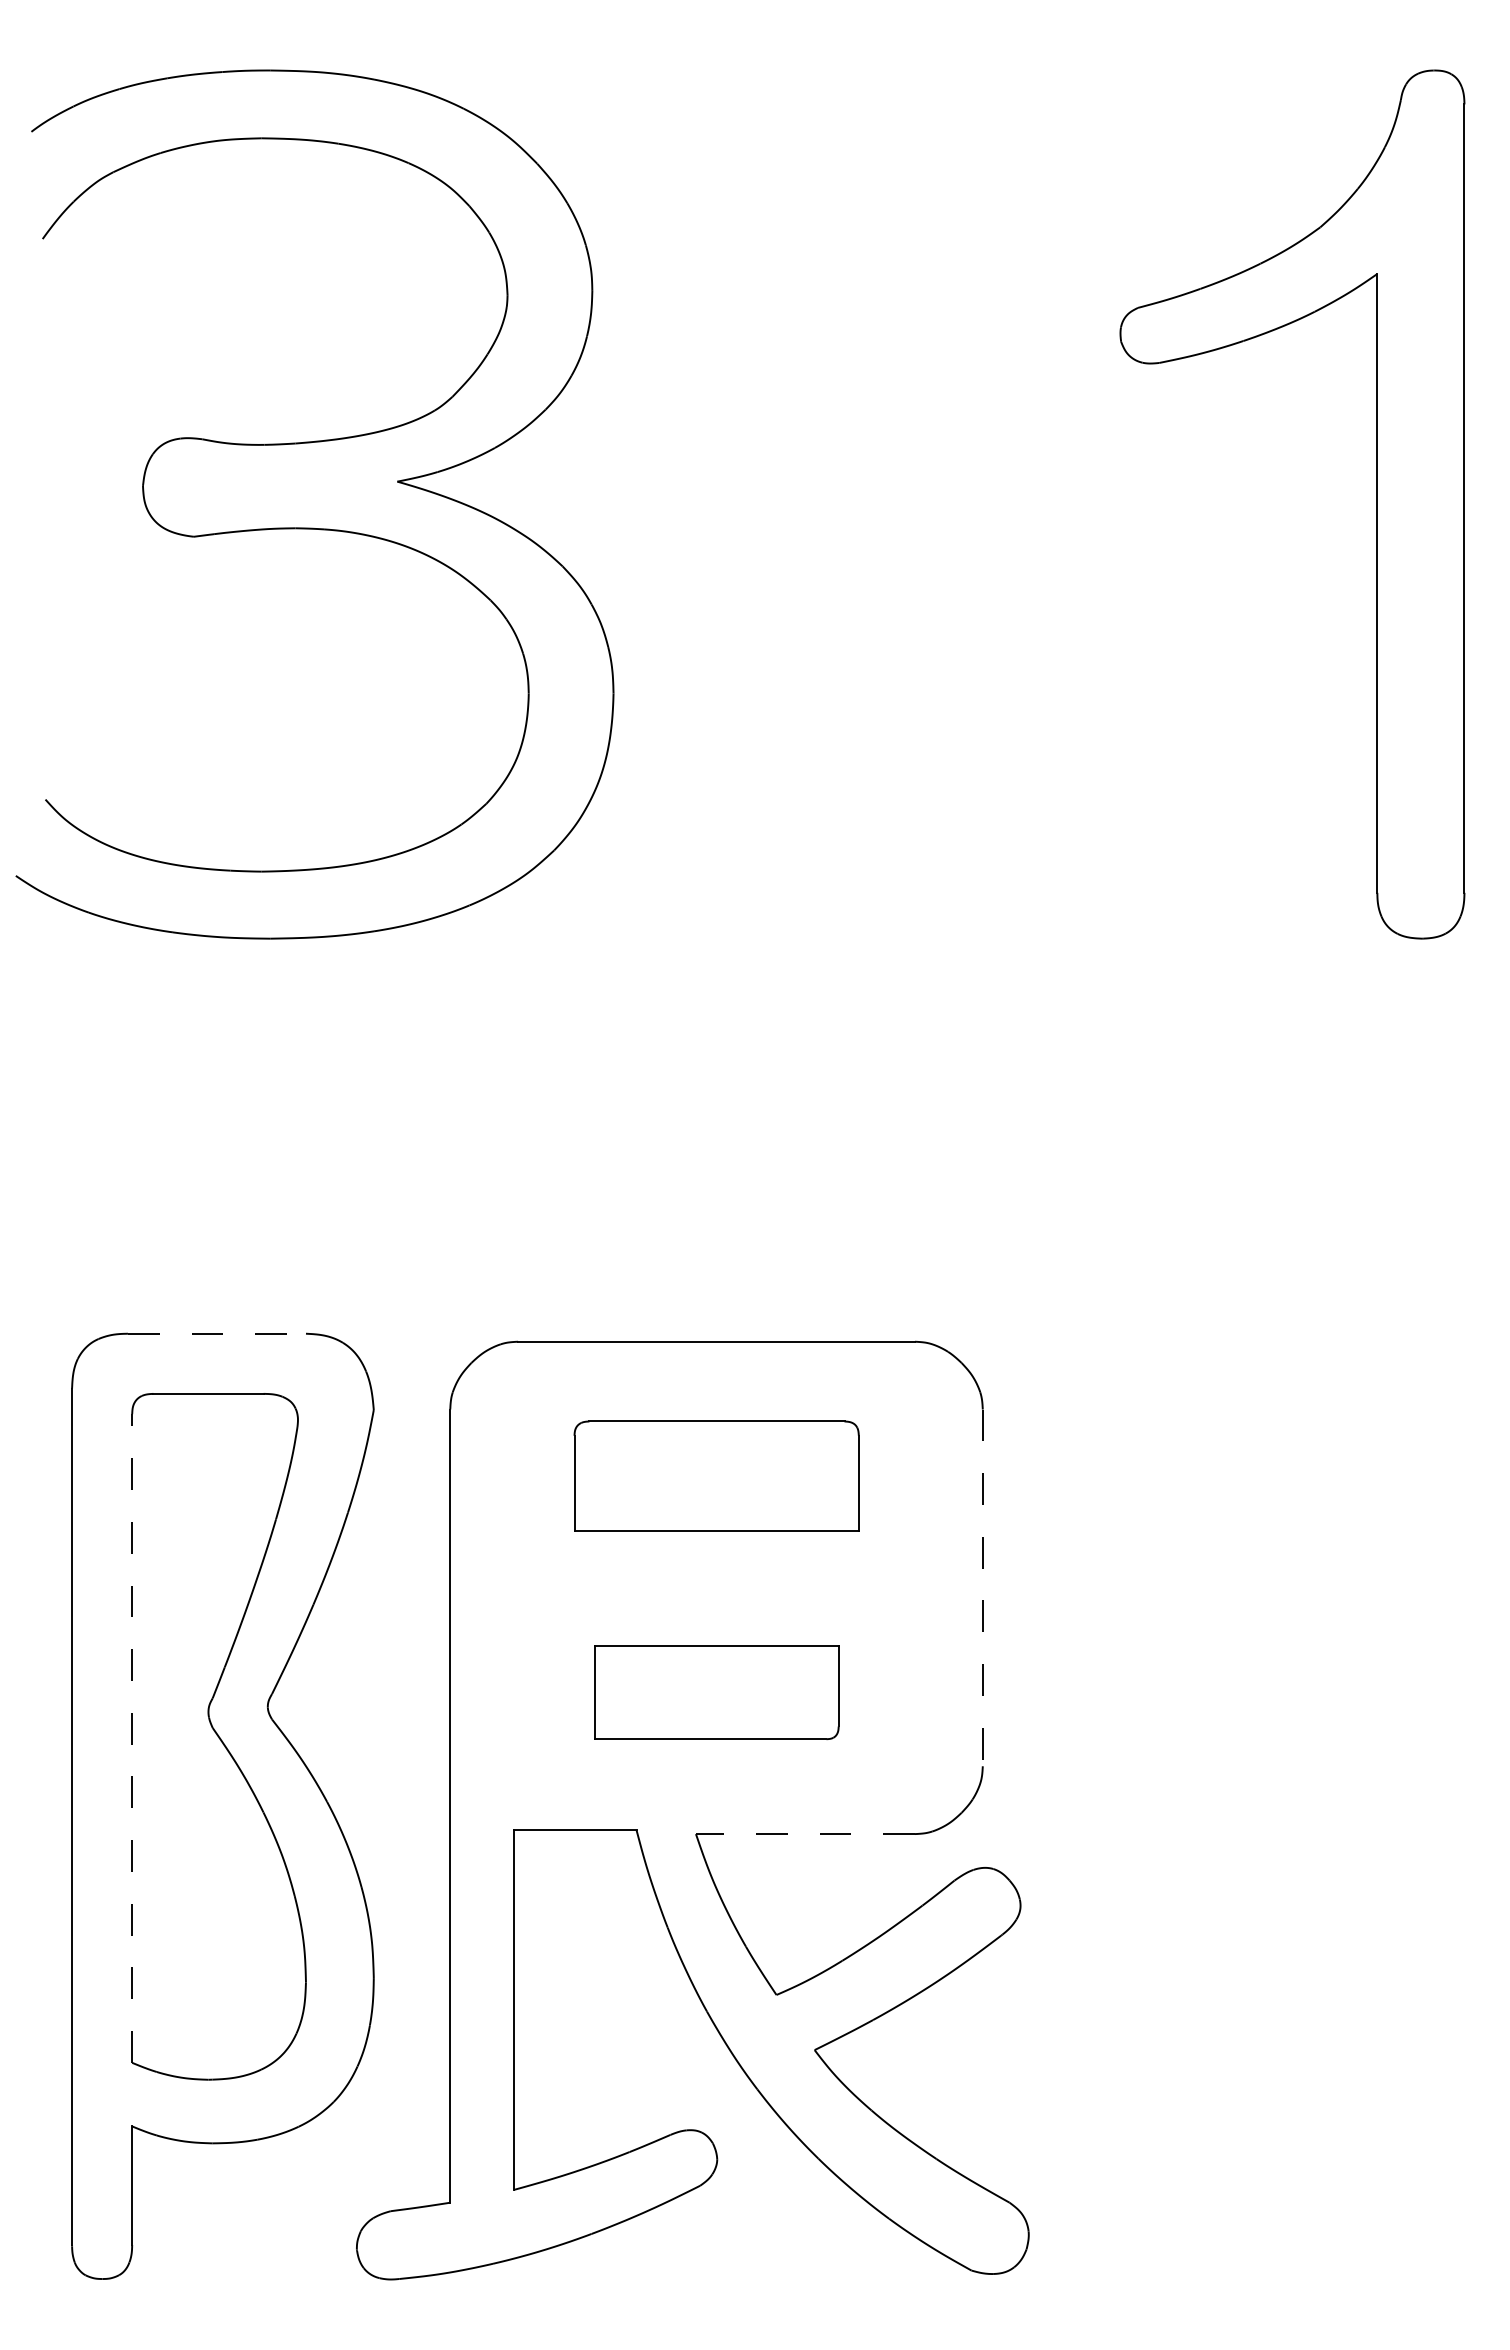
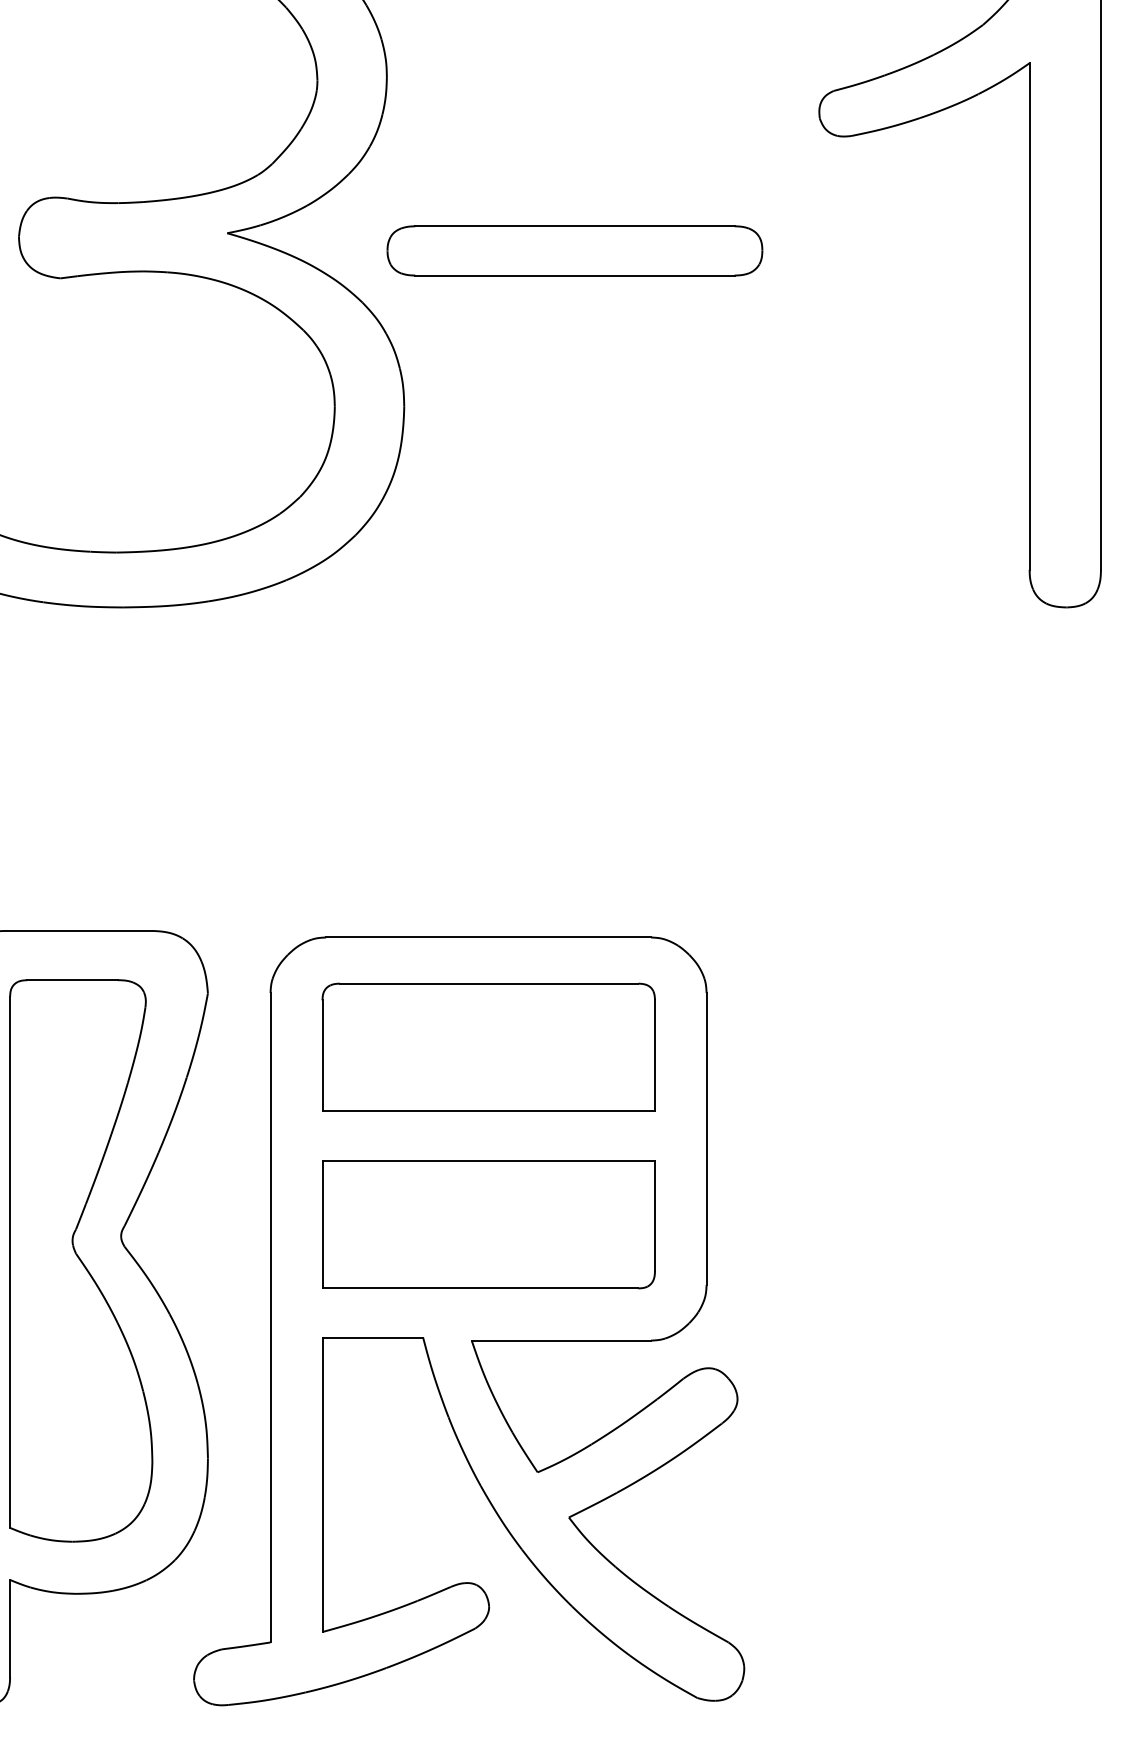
part: (821, 503) -> (574, 251), added
line: (217, 1333) -> (79, 930), dashed -> solid
part: (716, 1475) -> (488, 1047), size x1.43
line: (982, 1588) -> (706, 1139), dashed -> solid
part: (716, 1692) -> (488, 1224), size x1.67
line: (132, 1738) -> (10, 1262), dashed -> solid
line: (805, 1834) -> (561, 1340), dashed -> solid

